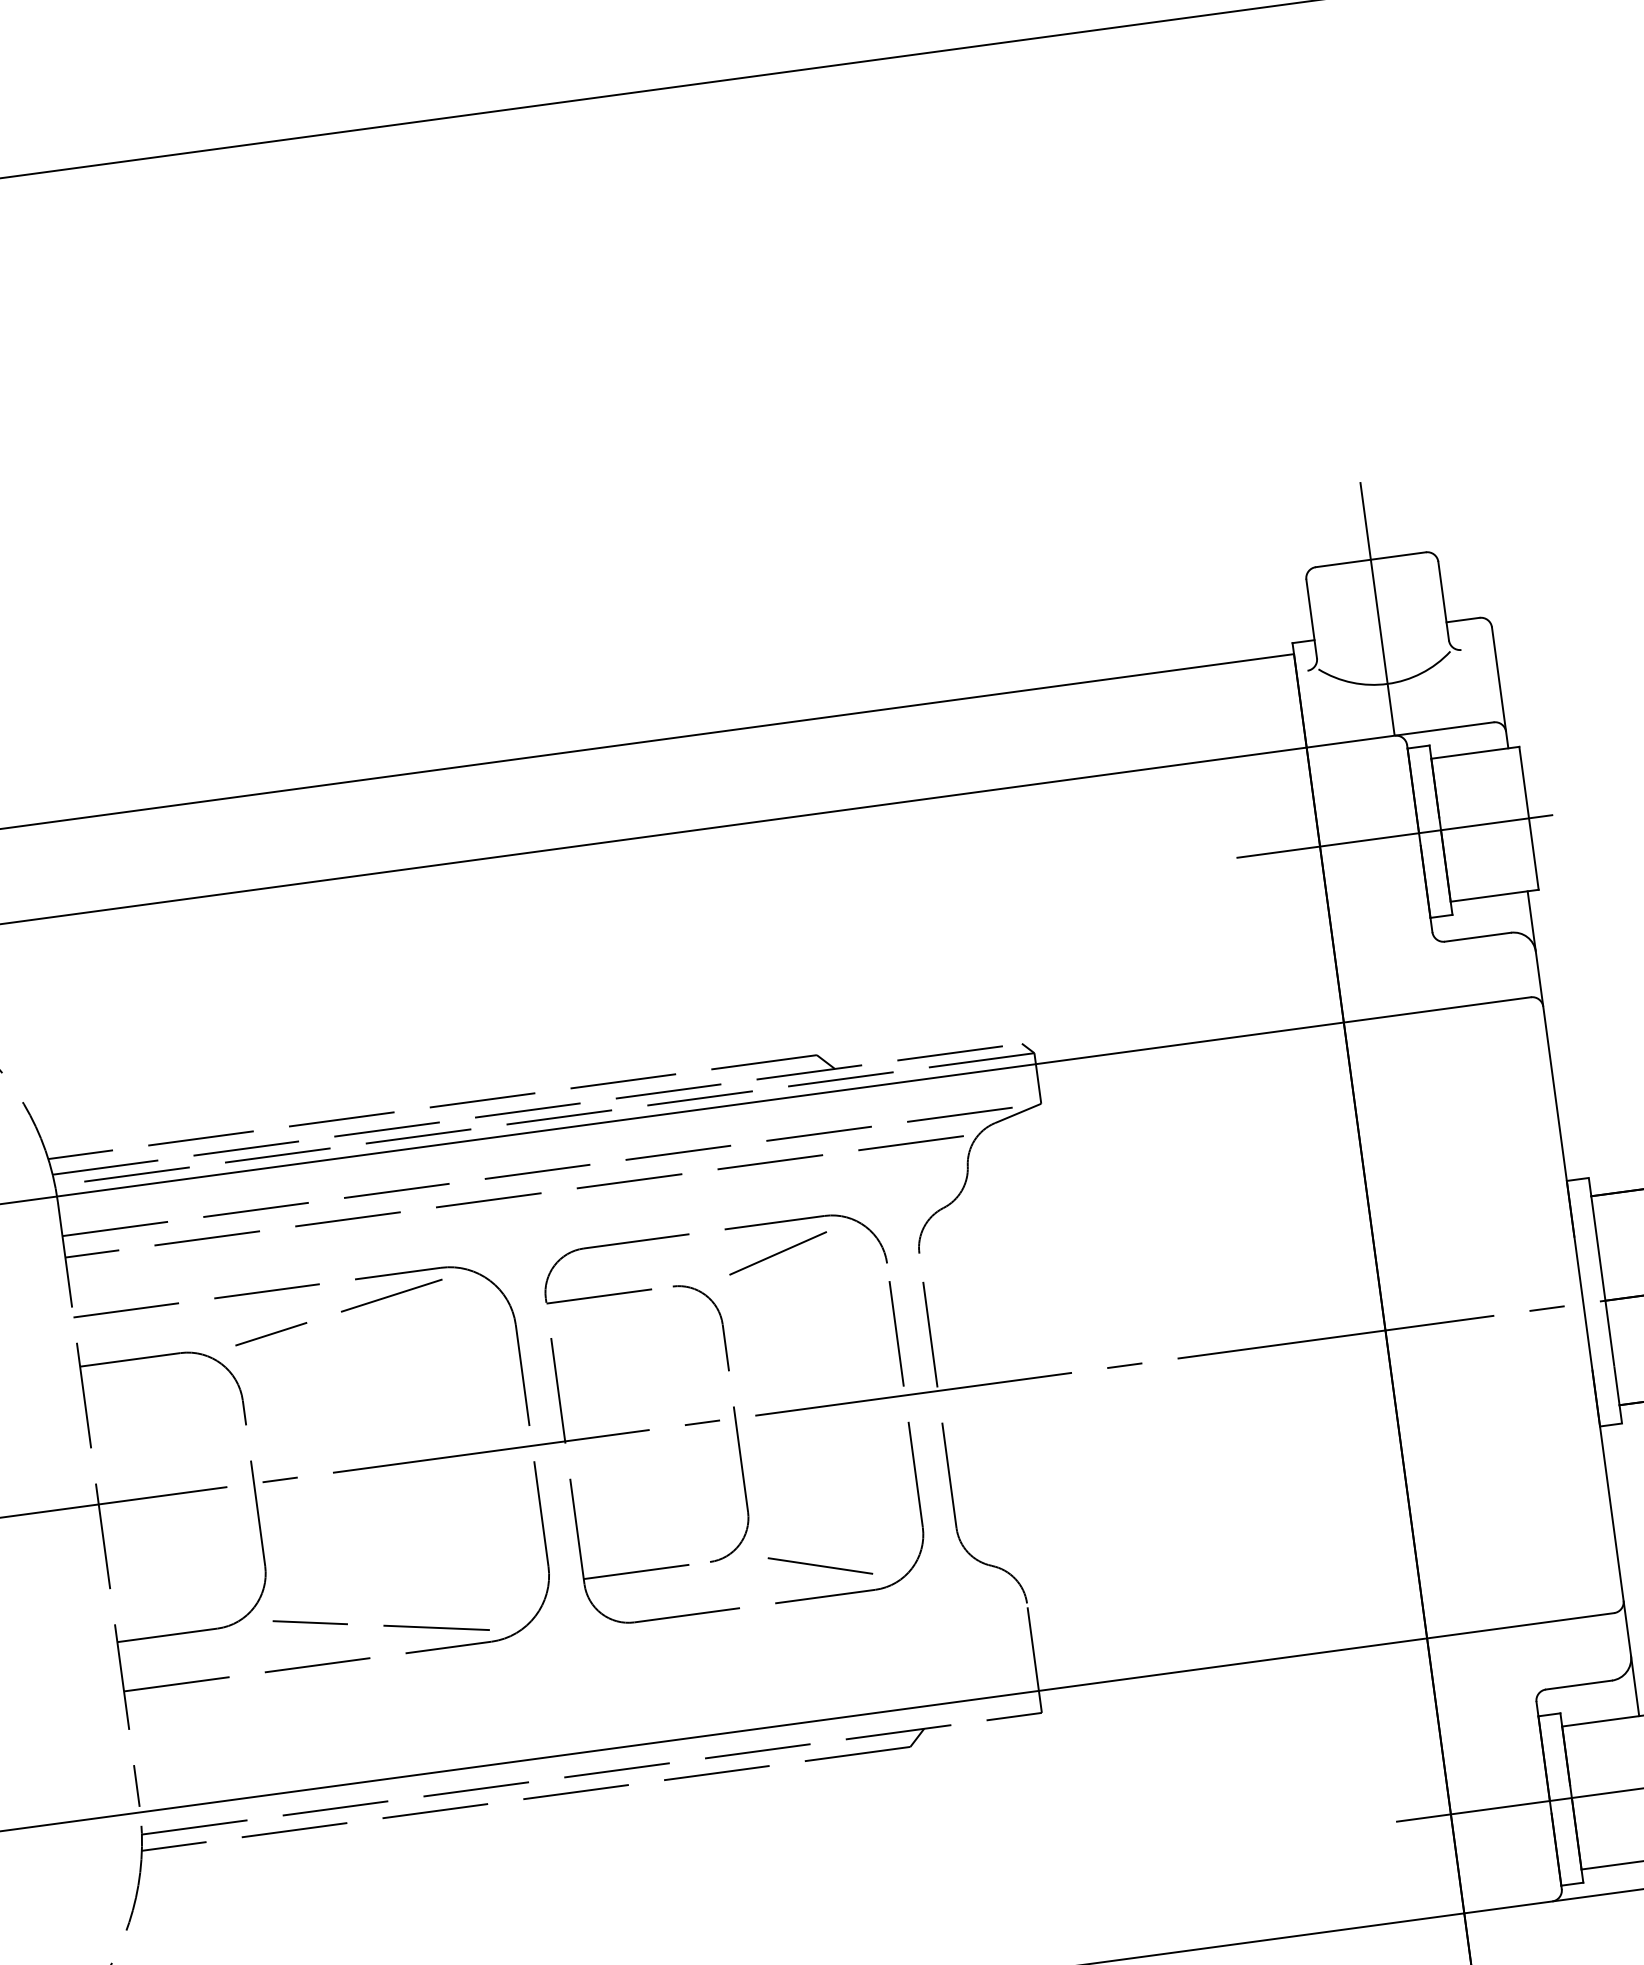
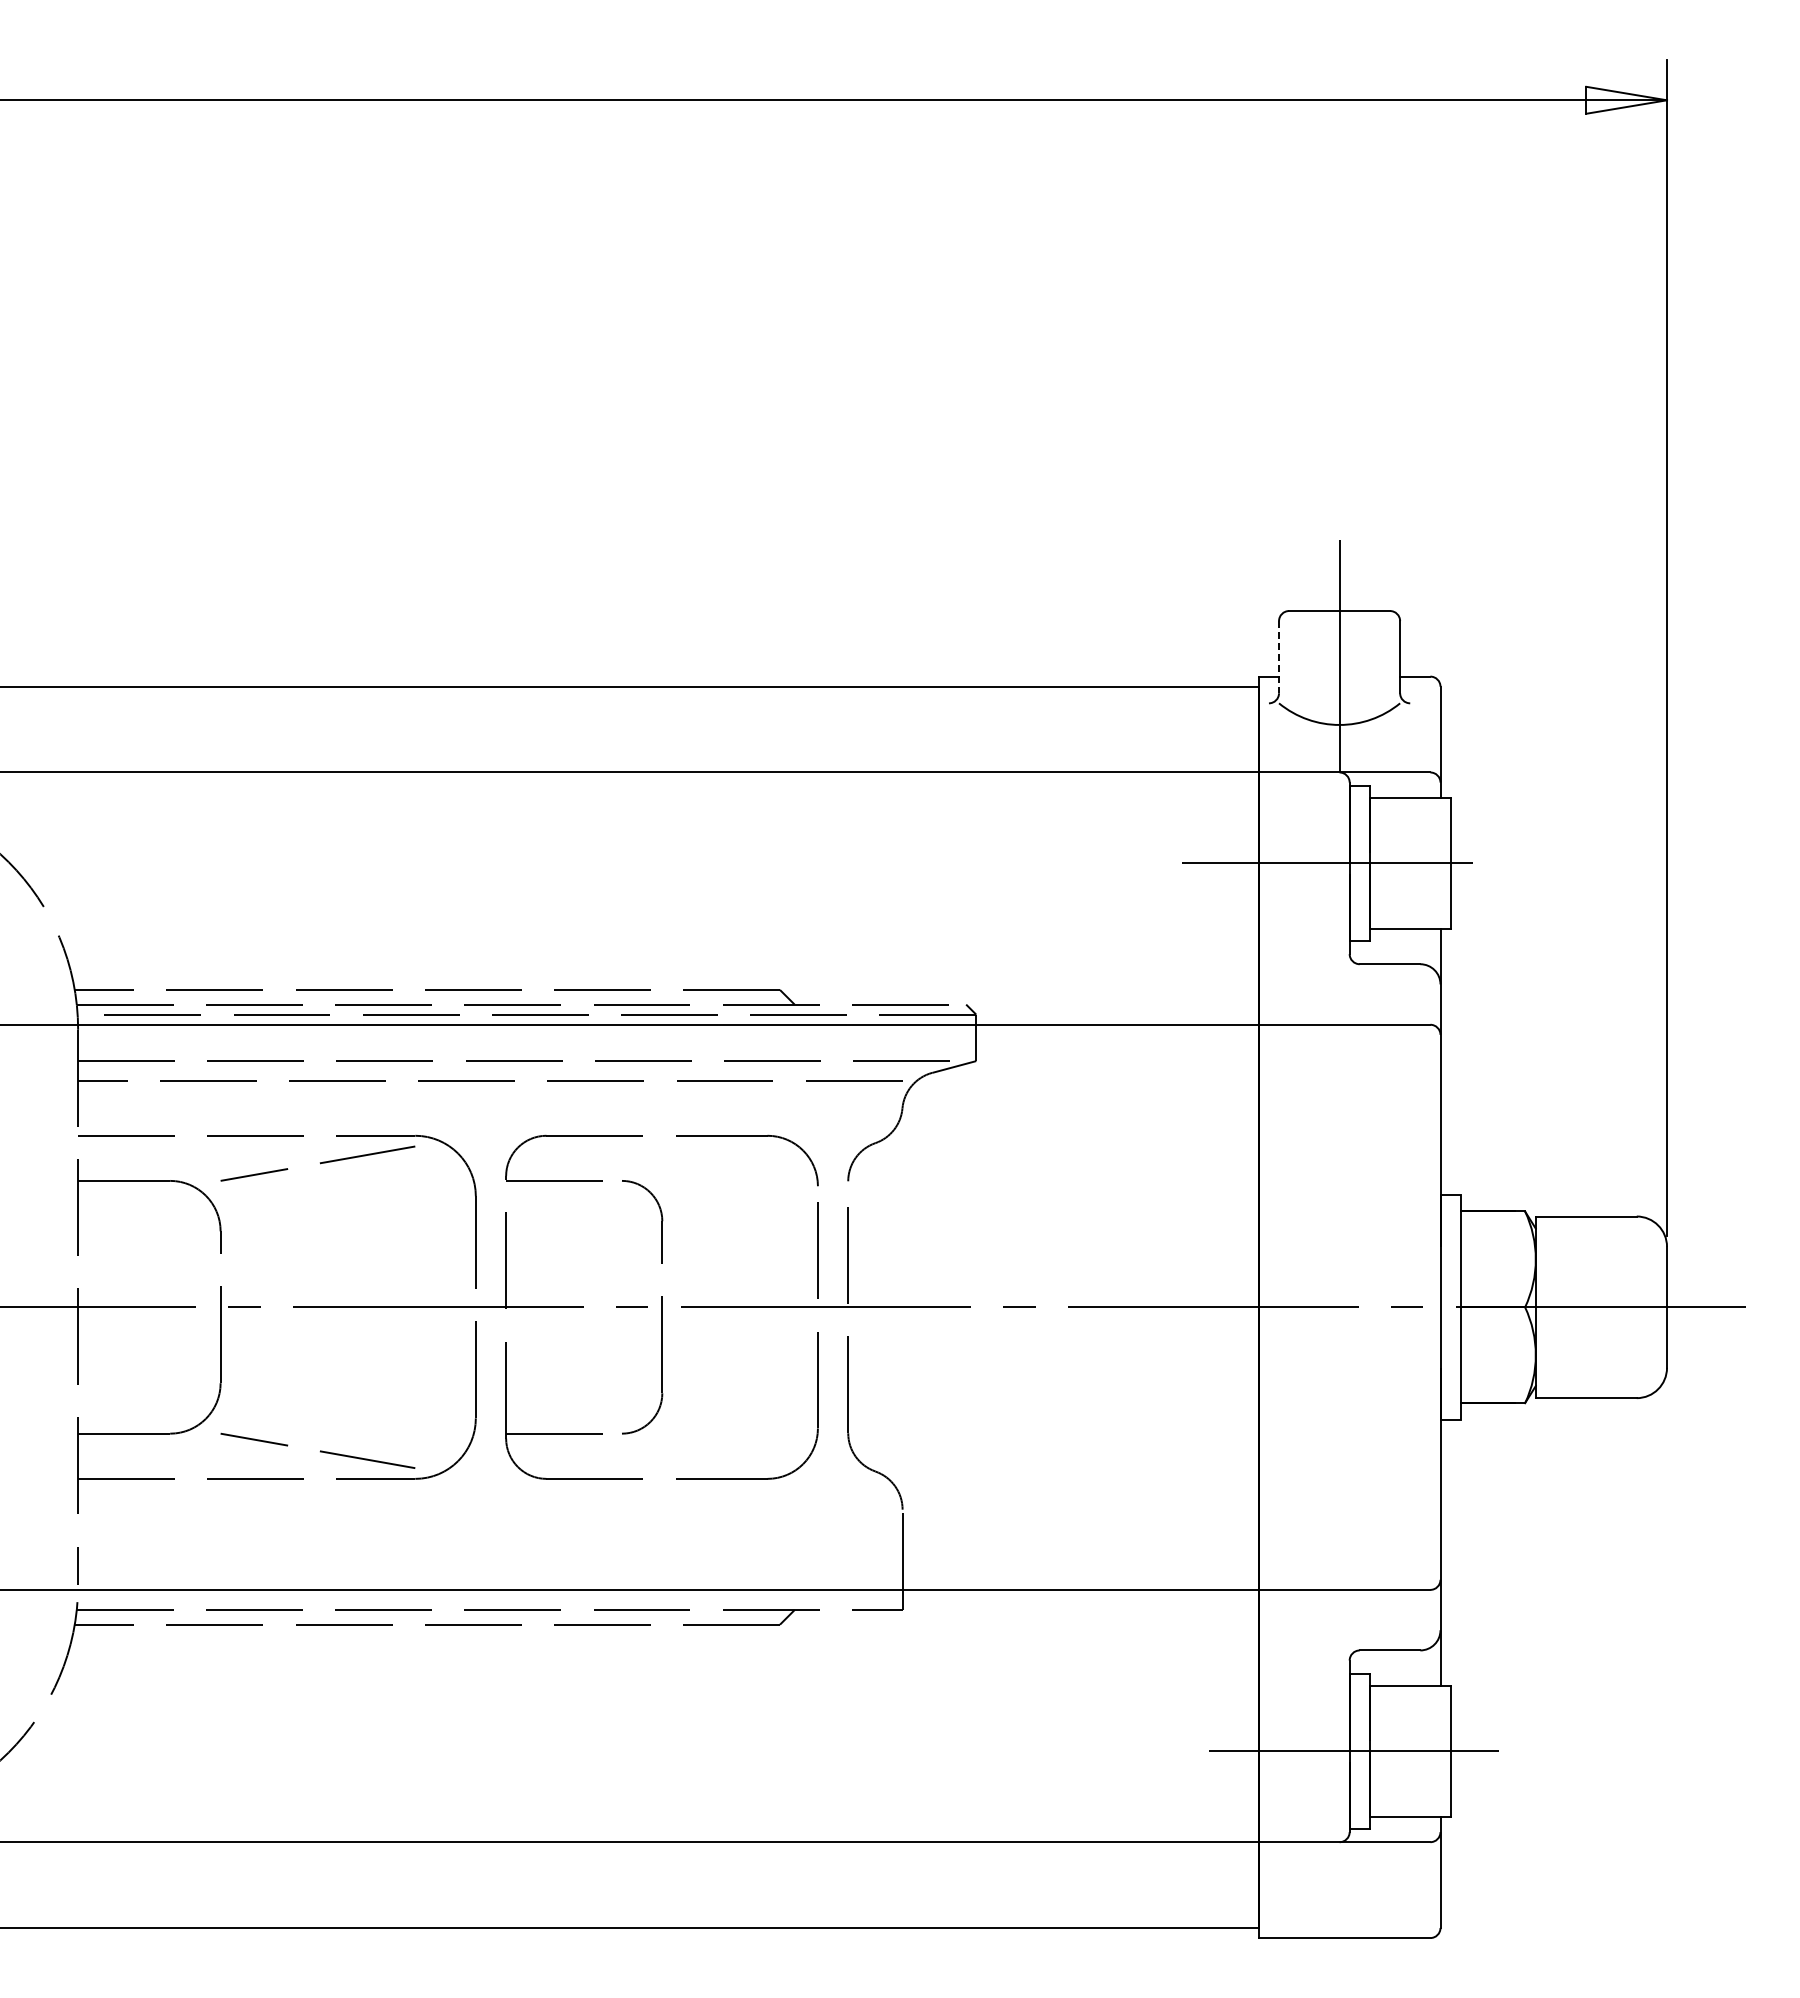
line: (1312, 619) -> (1279, 657), solid -> dashed
line: (771, 1256) -> (714, 1165), removed
line: (813, 1564) -> (714, 1448), removed

